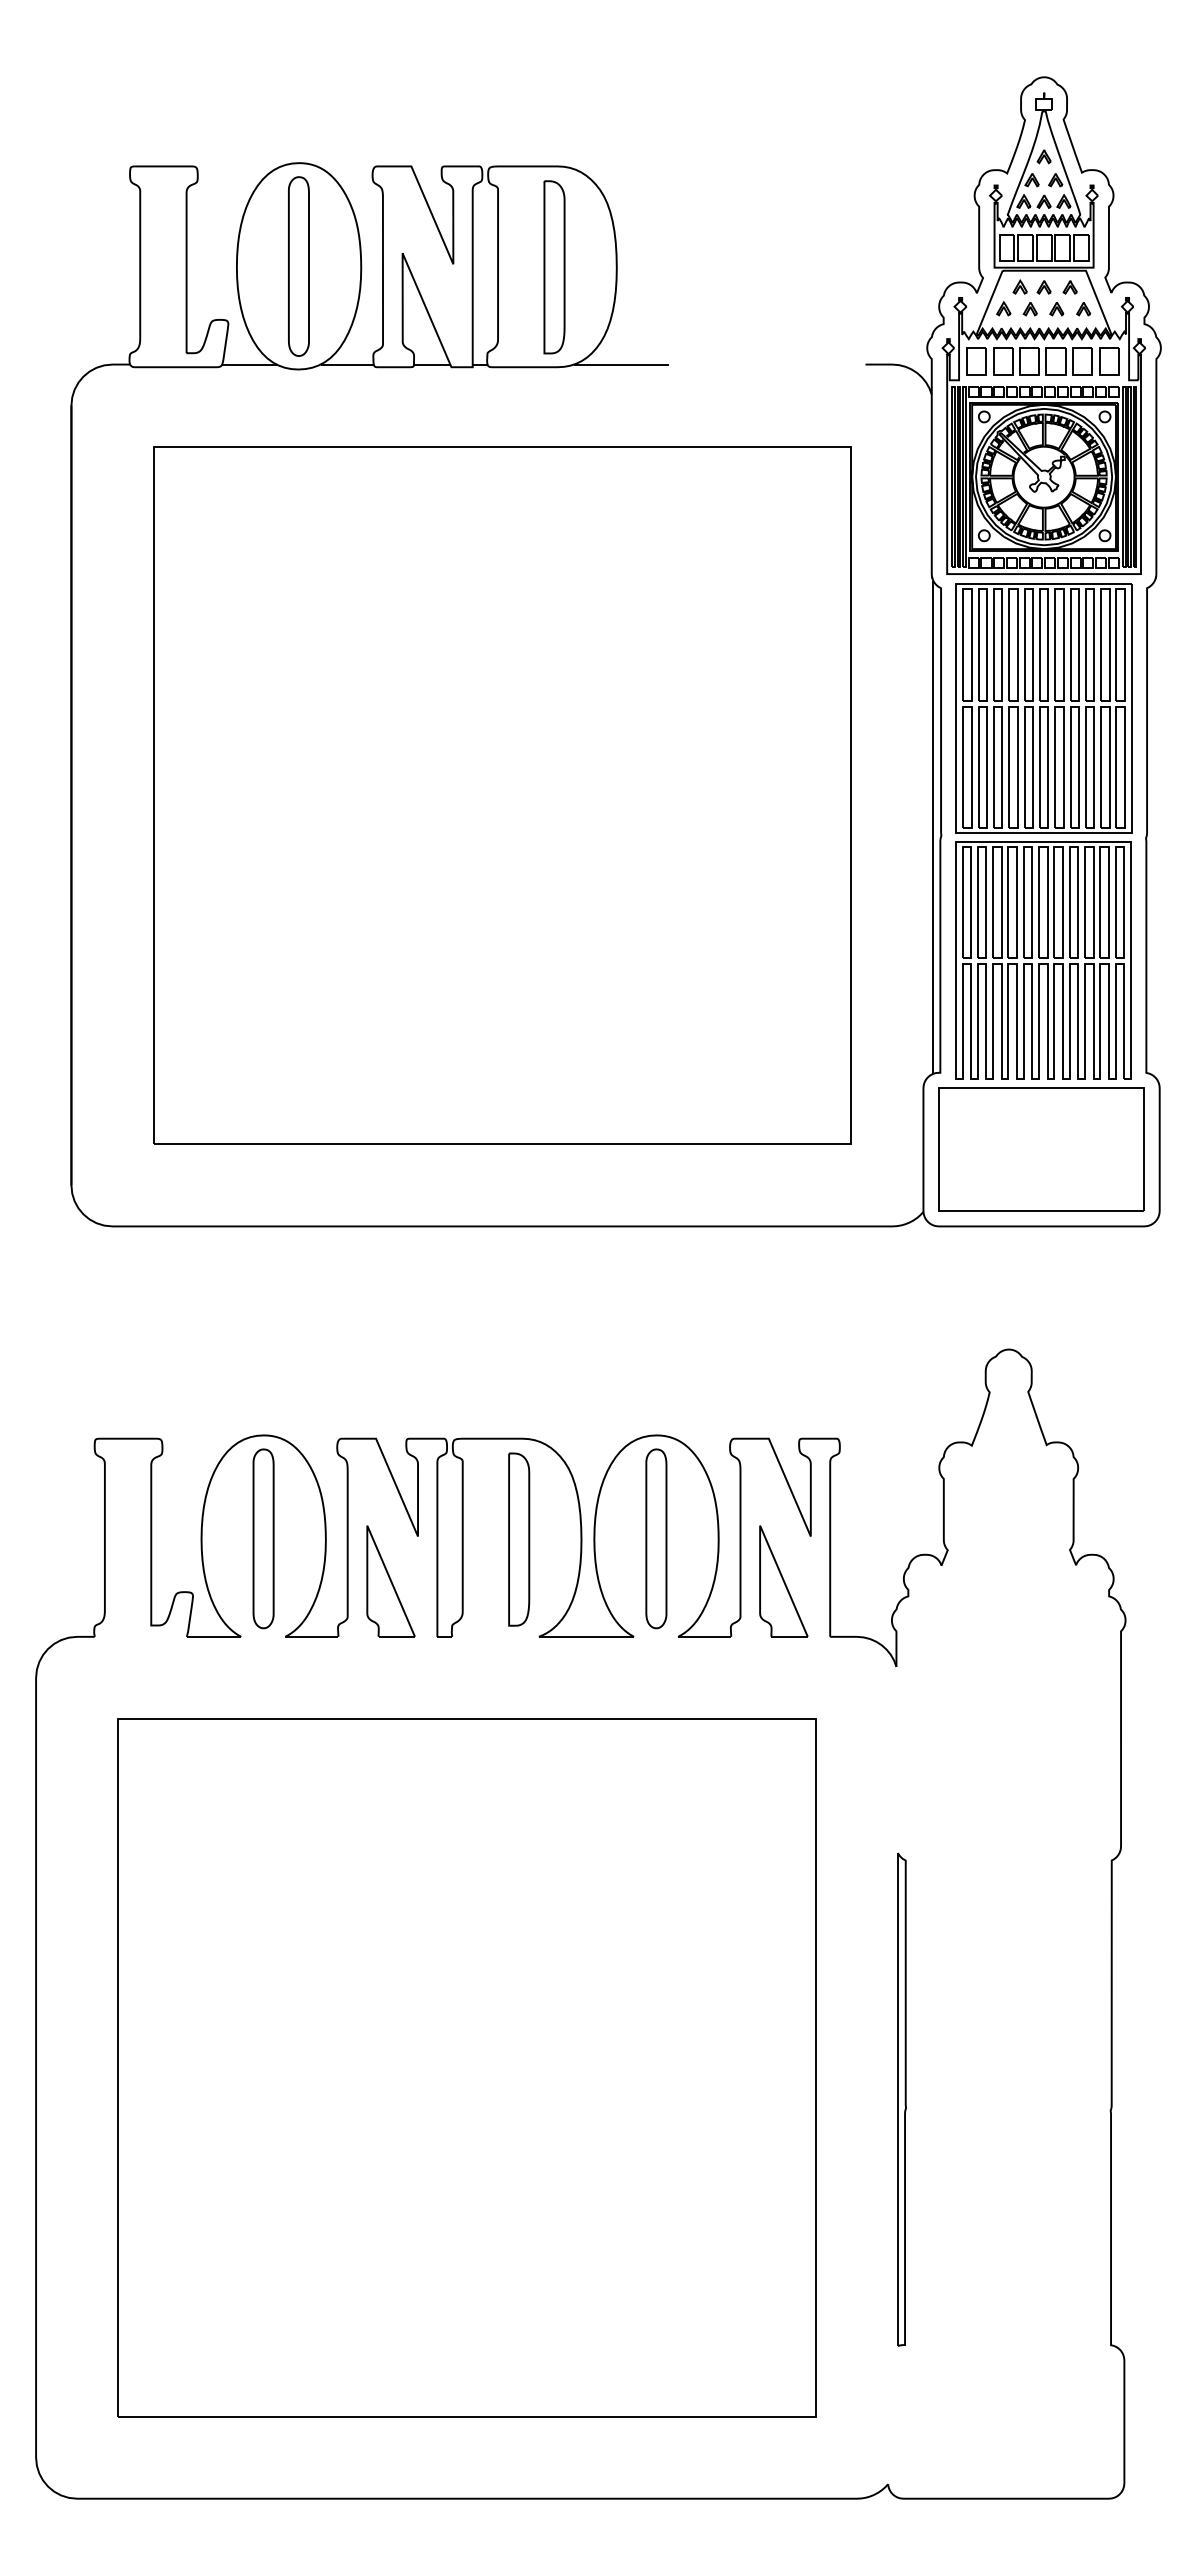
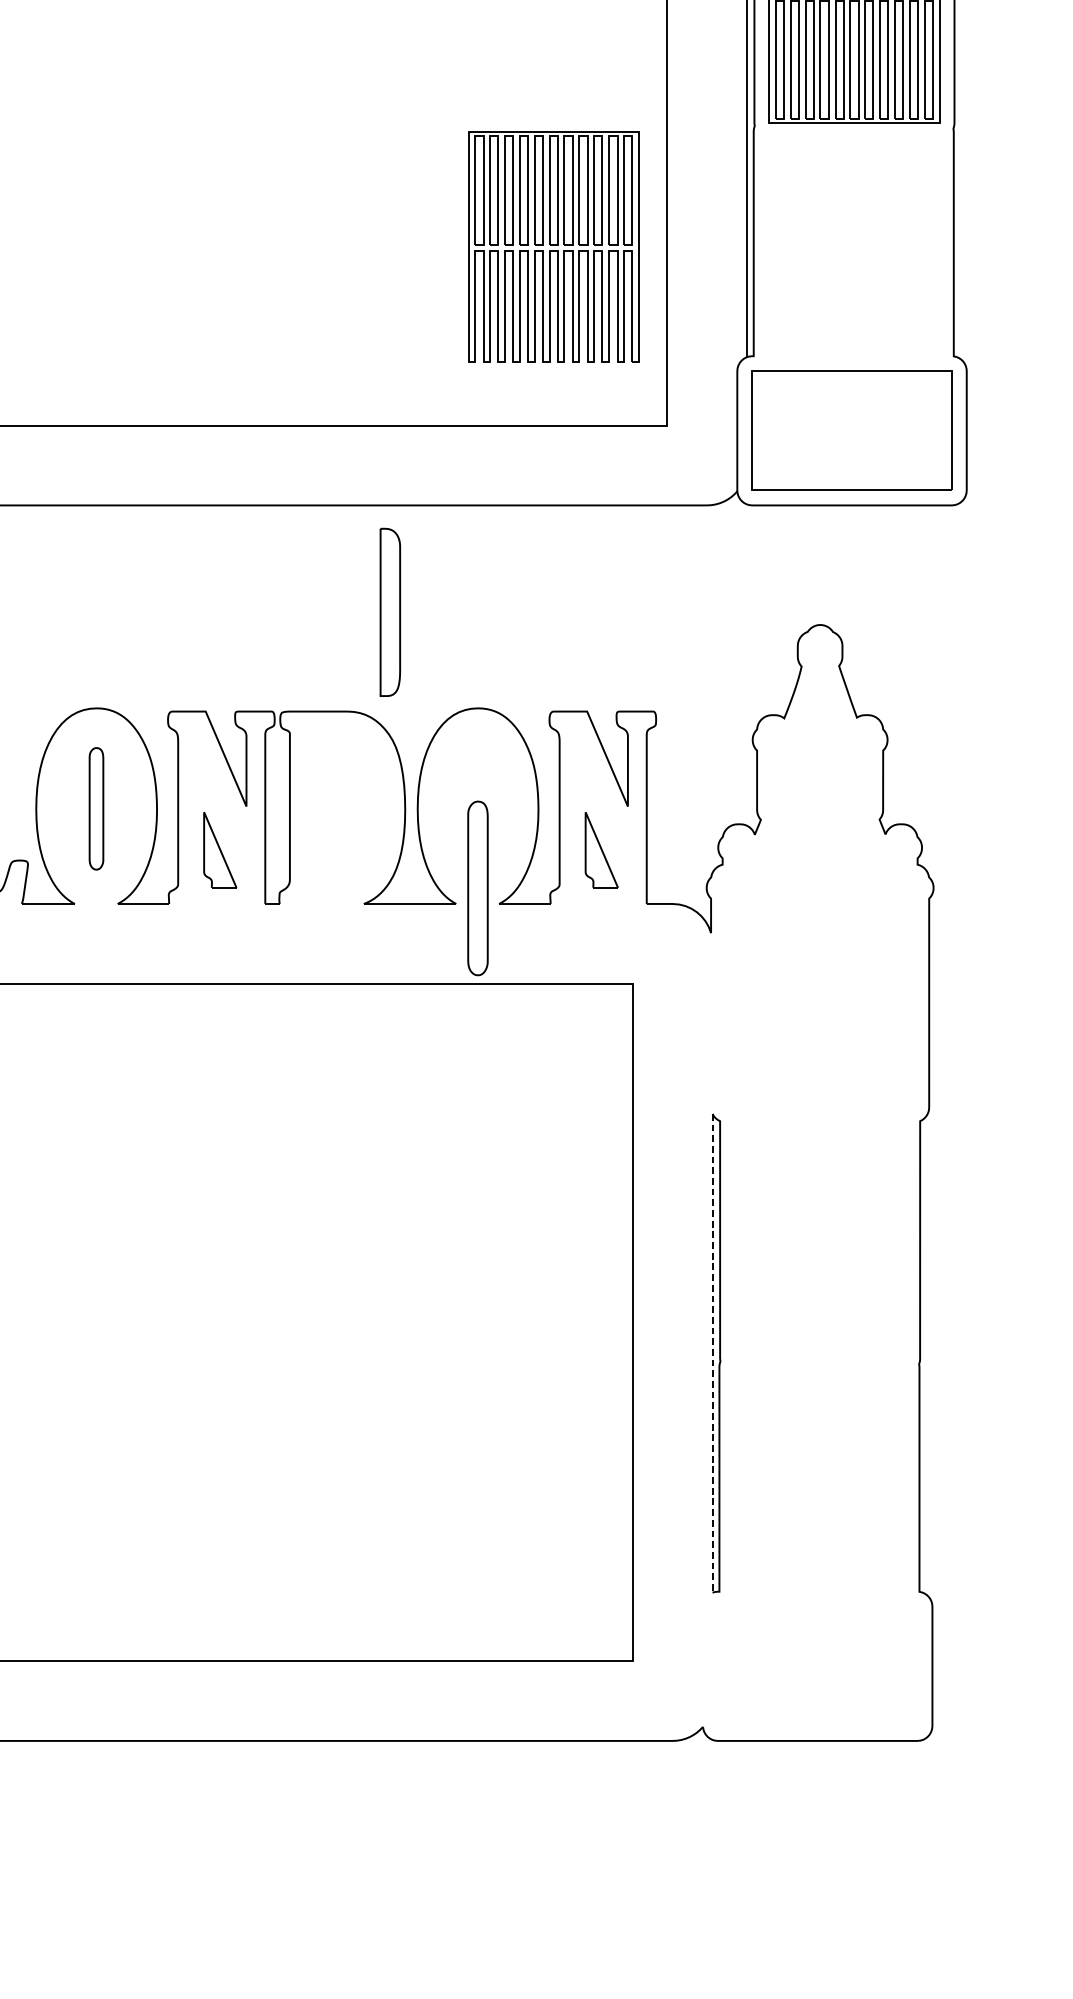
part: (1043, 960) -> (553, 247), moved
part: (263, 1538) -> (96, 808), size x0.7
part: (656, 1538) -> (478, 888), moved
part: (519, 1539) -> (390, 612), moved
part: (390, 1581) -> (219, 850), size x0.7
part: (783, 1581) -> (601, 850), size x0.7
line: (897, 2099) -> (712, 1353), solid -> dashed

